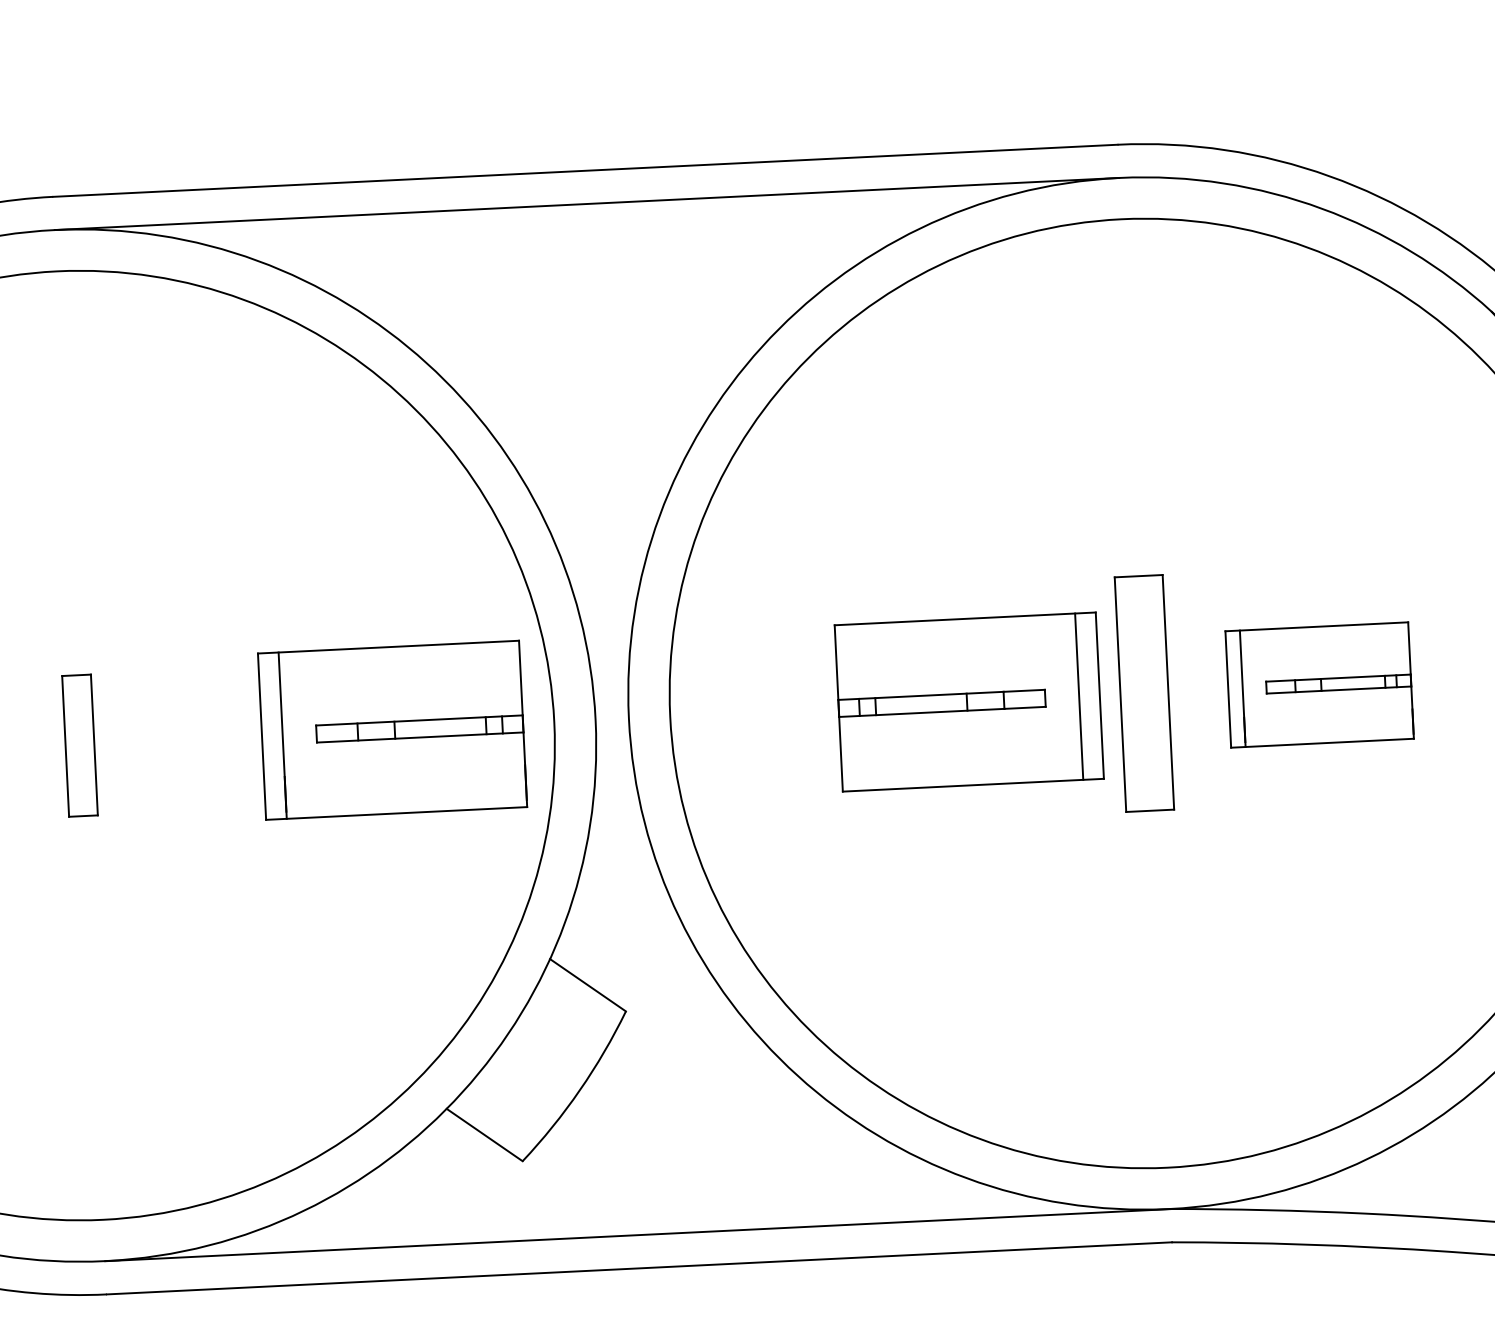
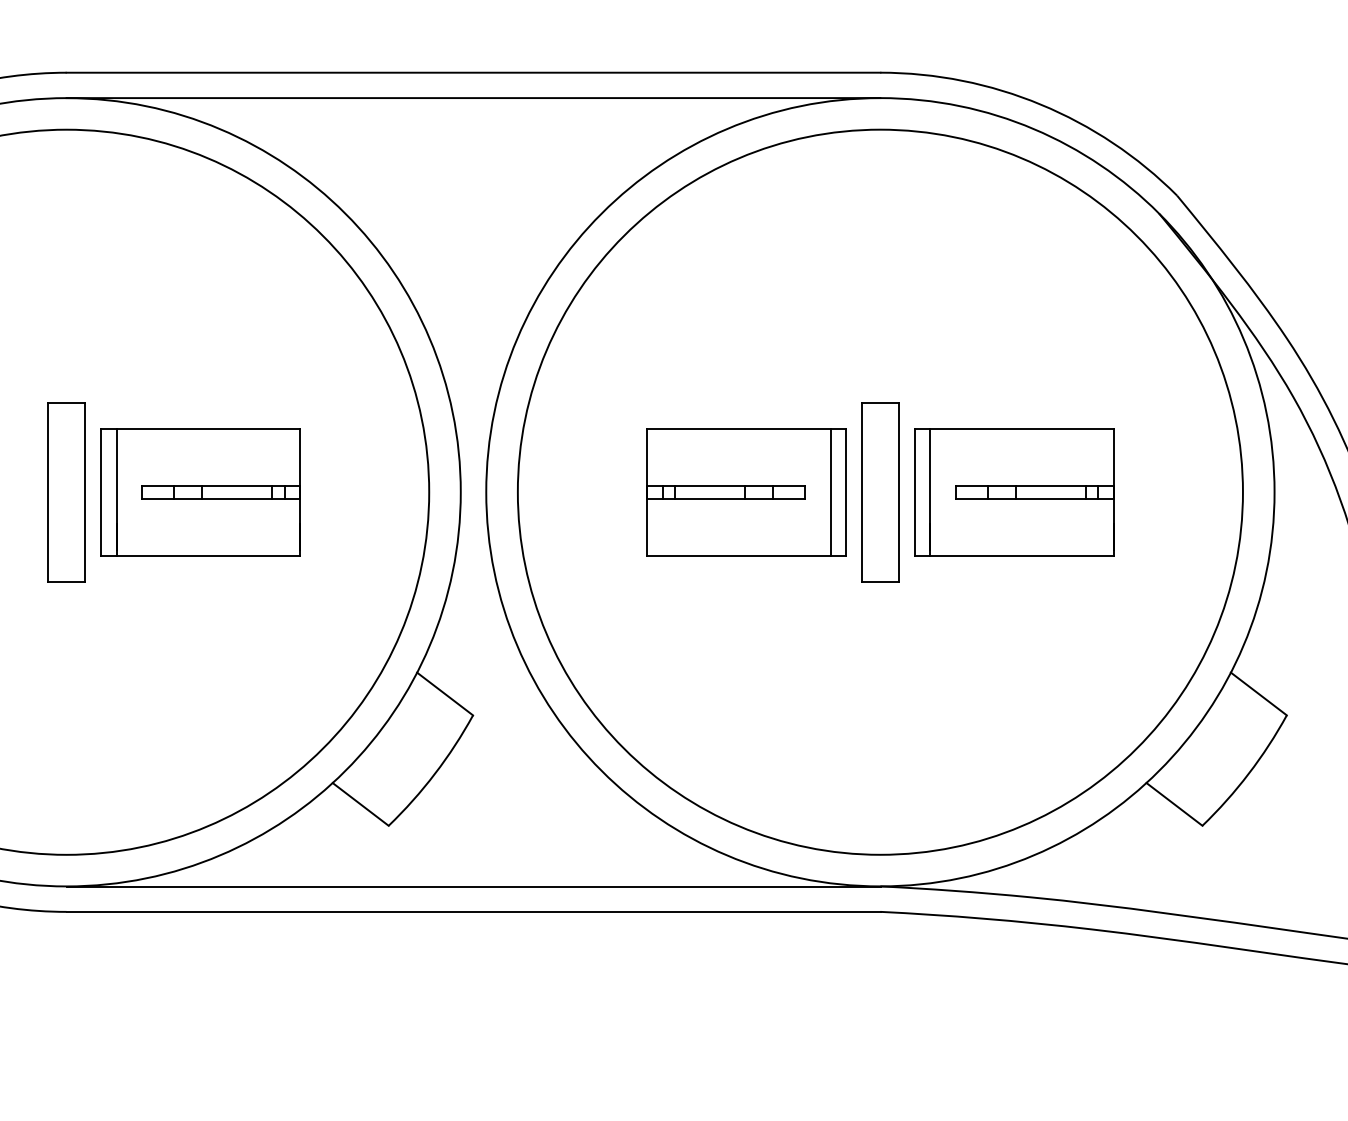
part: (1319, 685) -> (1014, 492), size x1.43
part: (392, 730) -> (200, 492), moved
part: (79, 745) -> (66, 492), size x1.67

